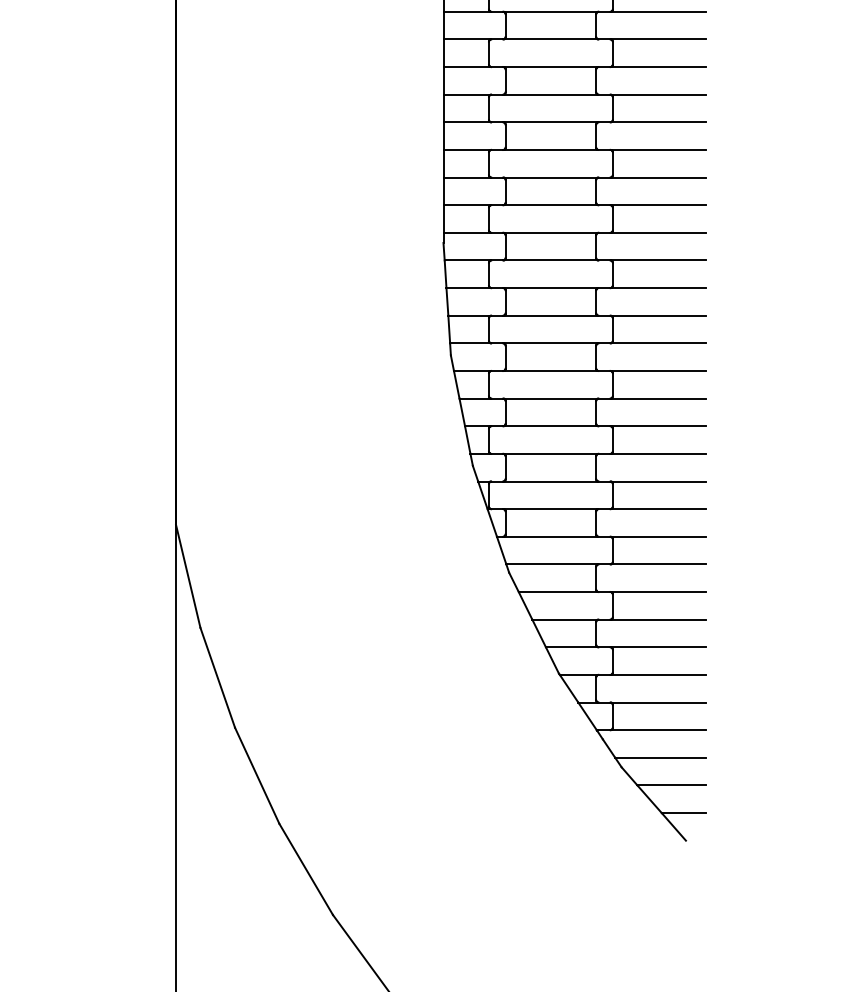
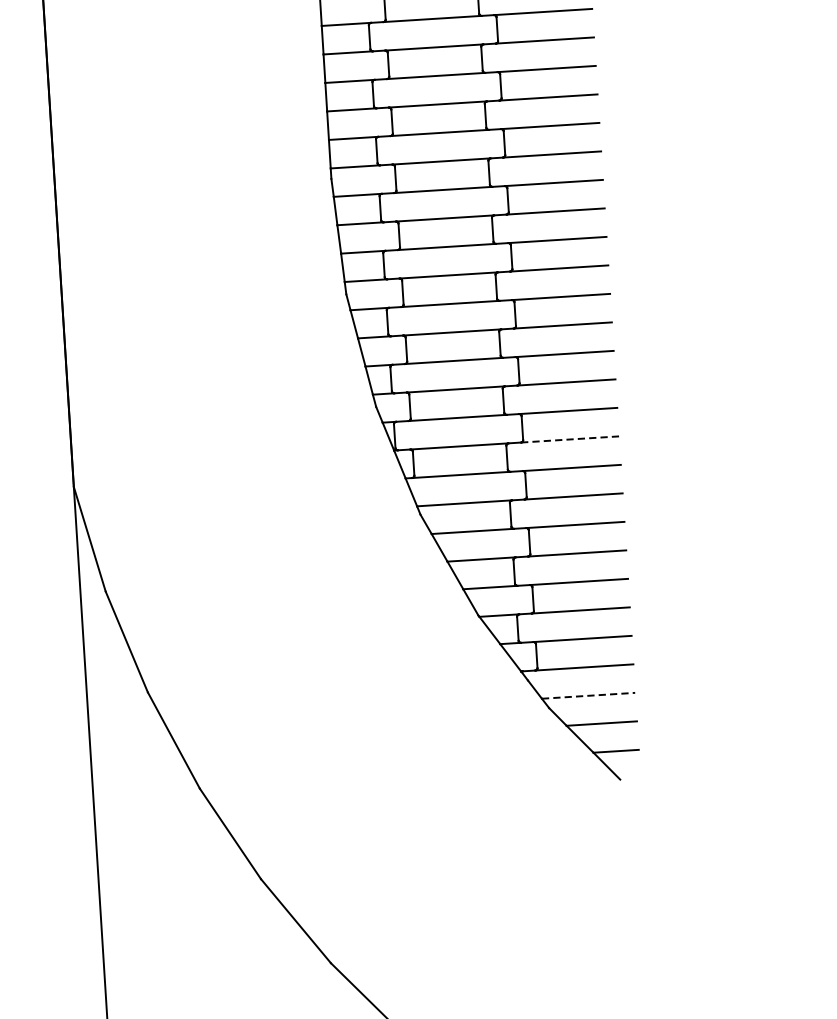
line: (658, 509) -> (570, 439), solid -> dashed
line: (660, 757) -> (588, 695), solid -> dashed

